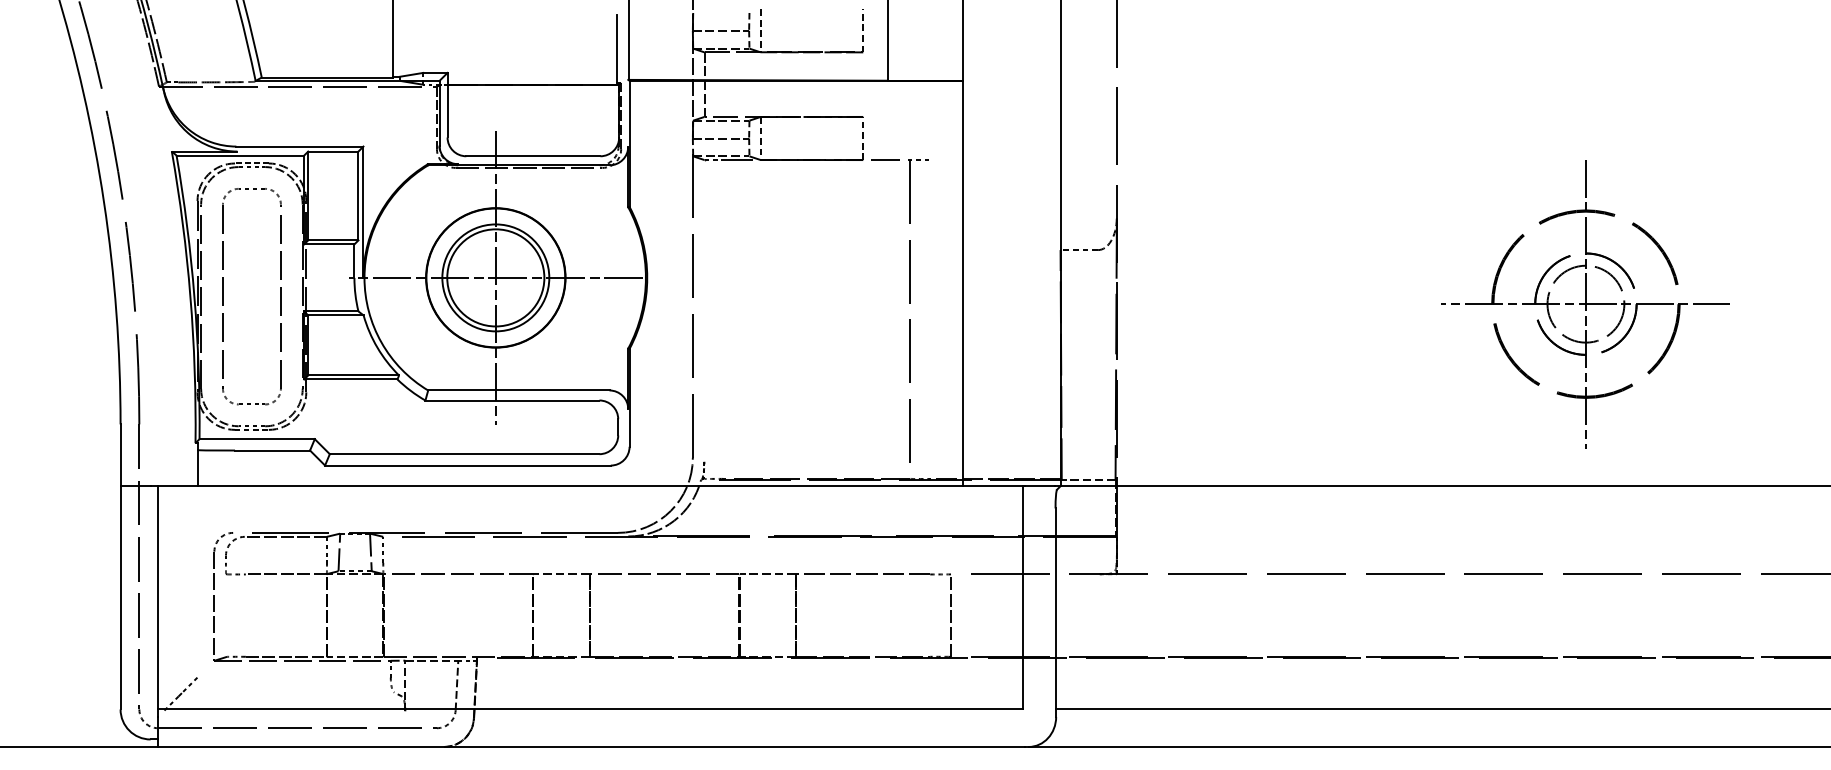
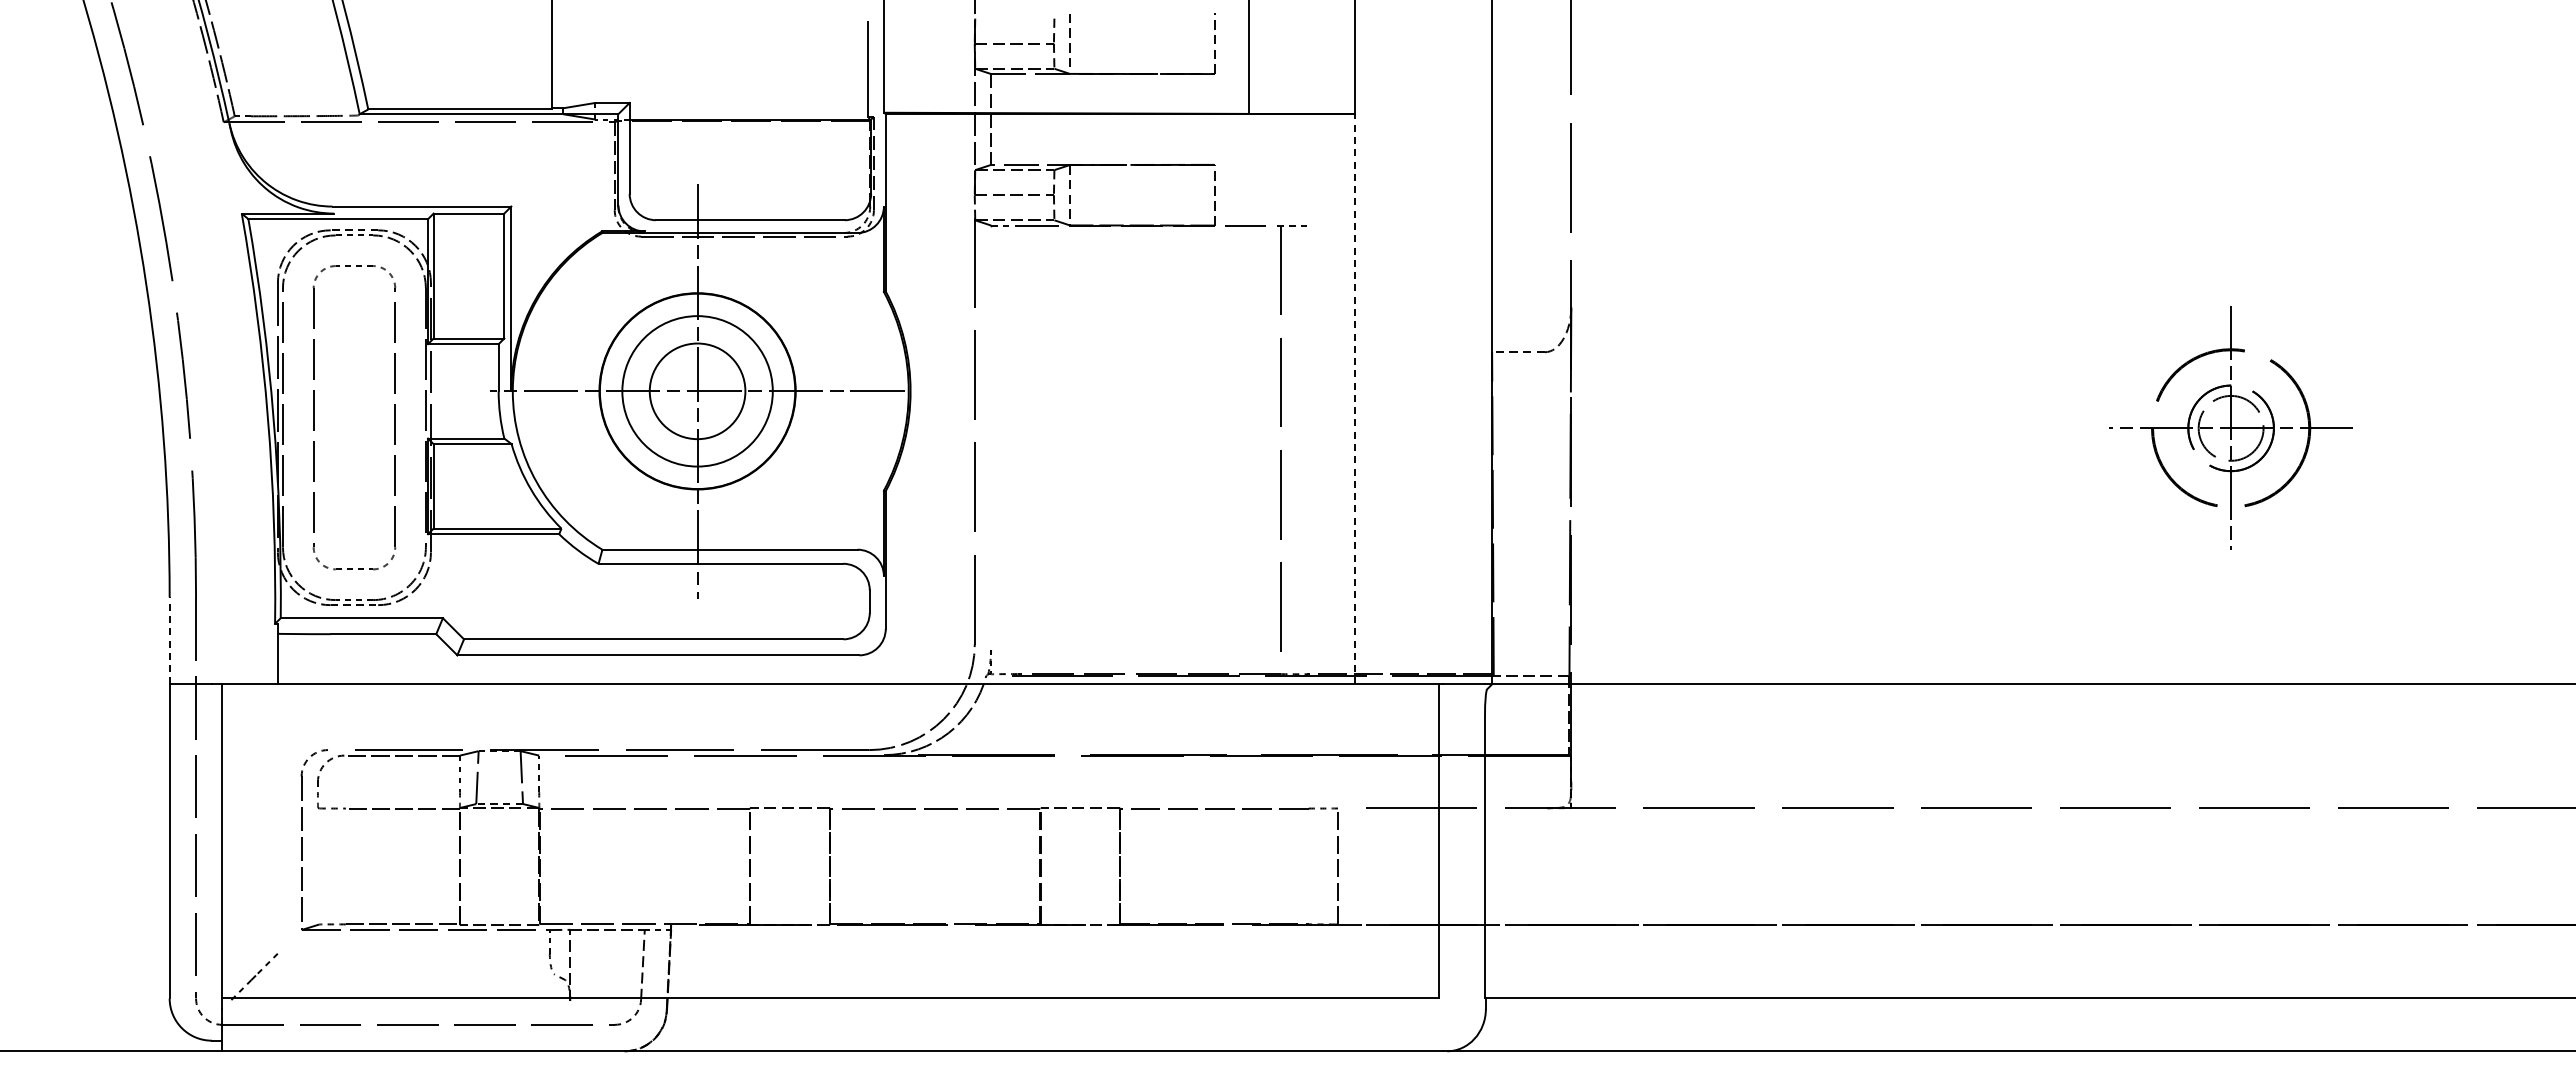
circle: (495, 278) -> (697, 391), size x0.7
line: (962, 283) -> (1354, 398), solid -> dashed
part: (1585, 304) -> (2230, 428), size x0.6
line: (120, 455) -> (169, 640), solid -> dashed

